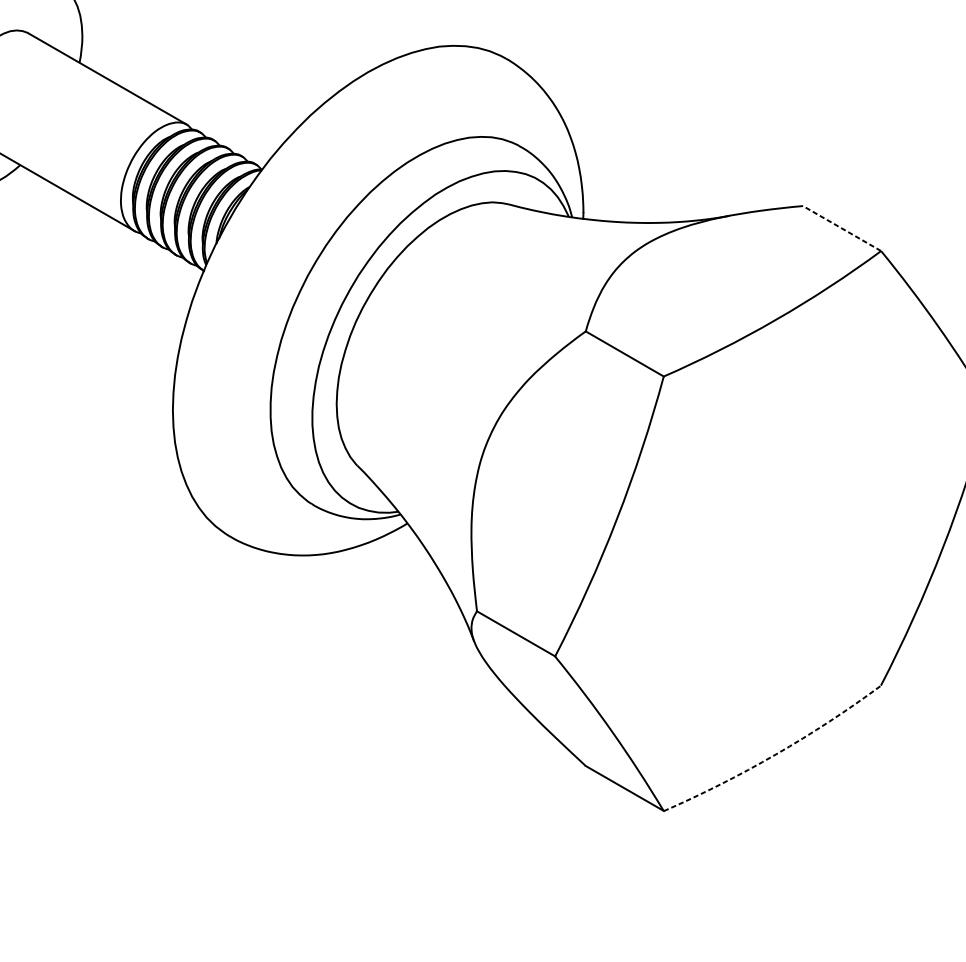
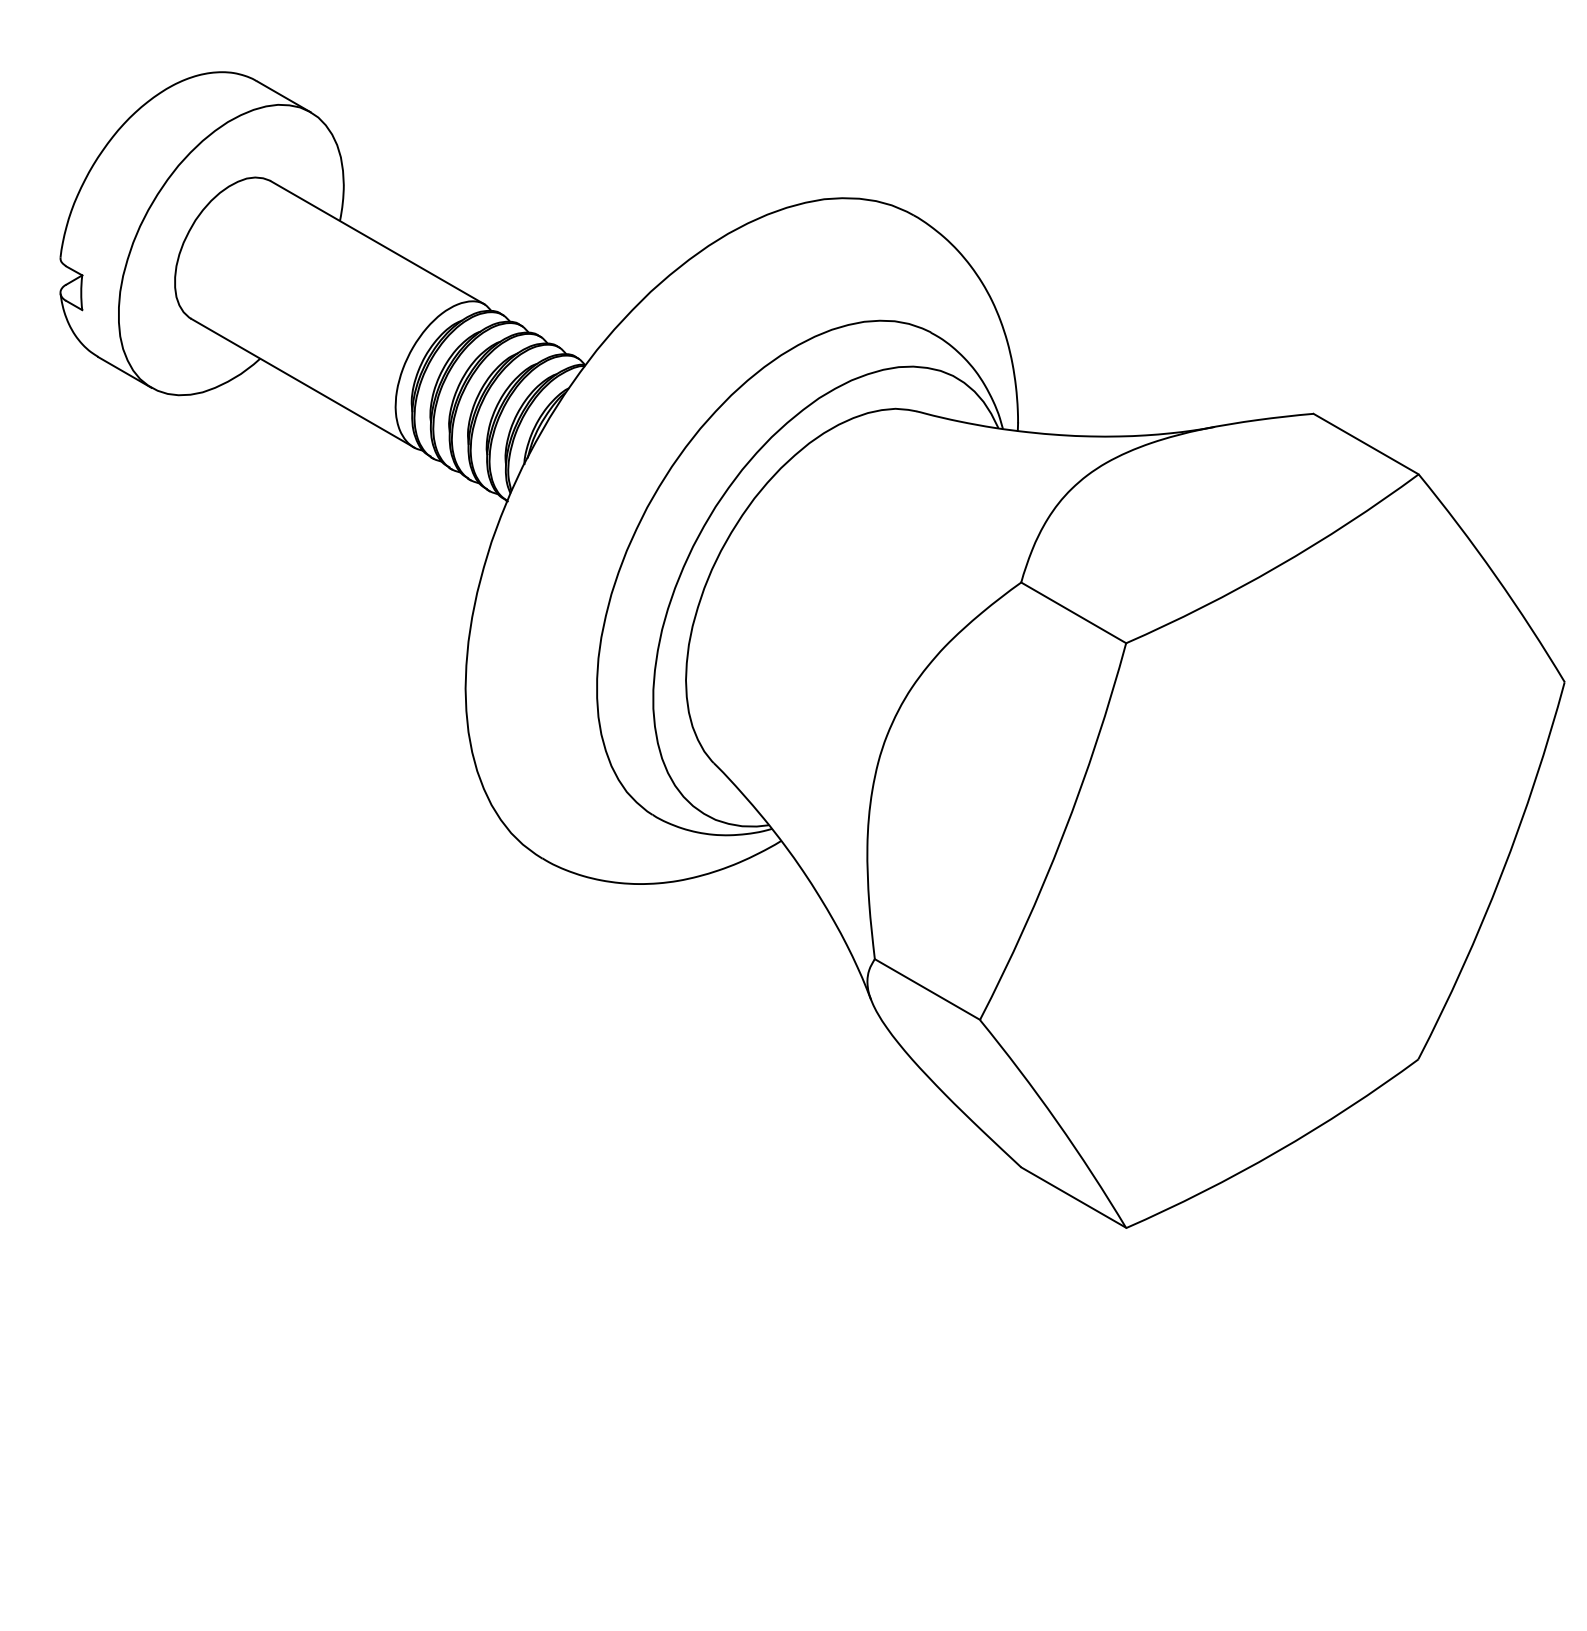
line: (842, 228) -> (1366, 444), dashed -> solid
arc: (776, 754) -> (1277, 1151), dashed -> solid

